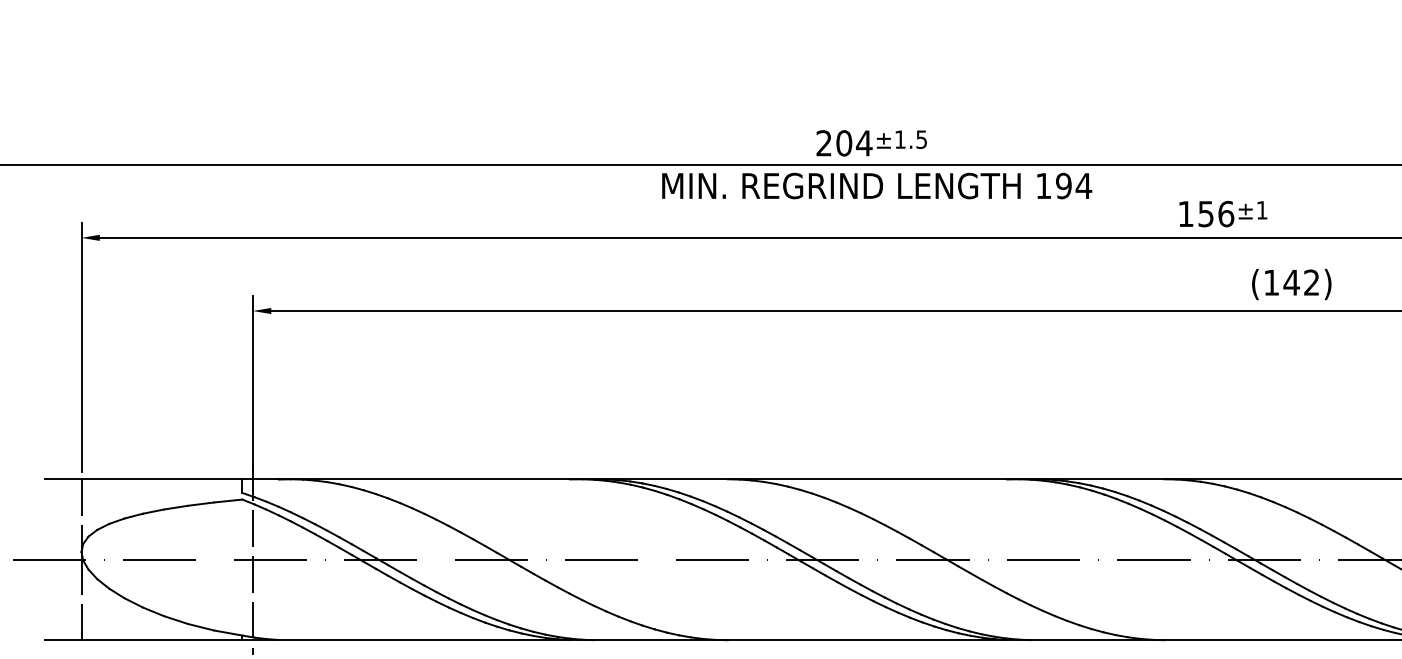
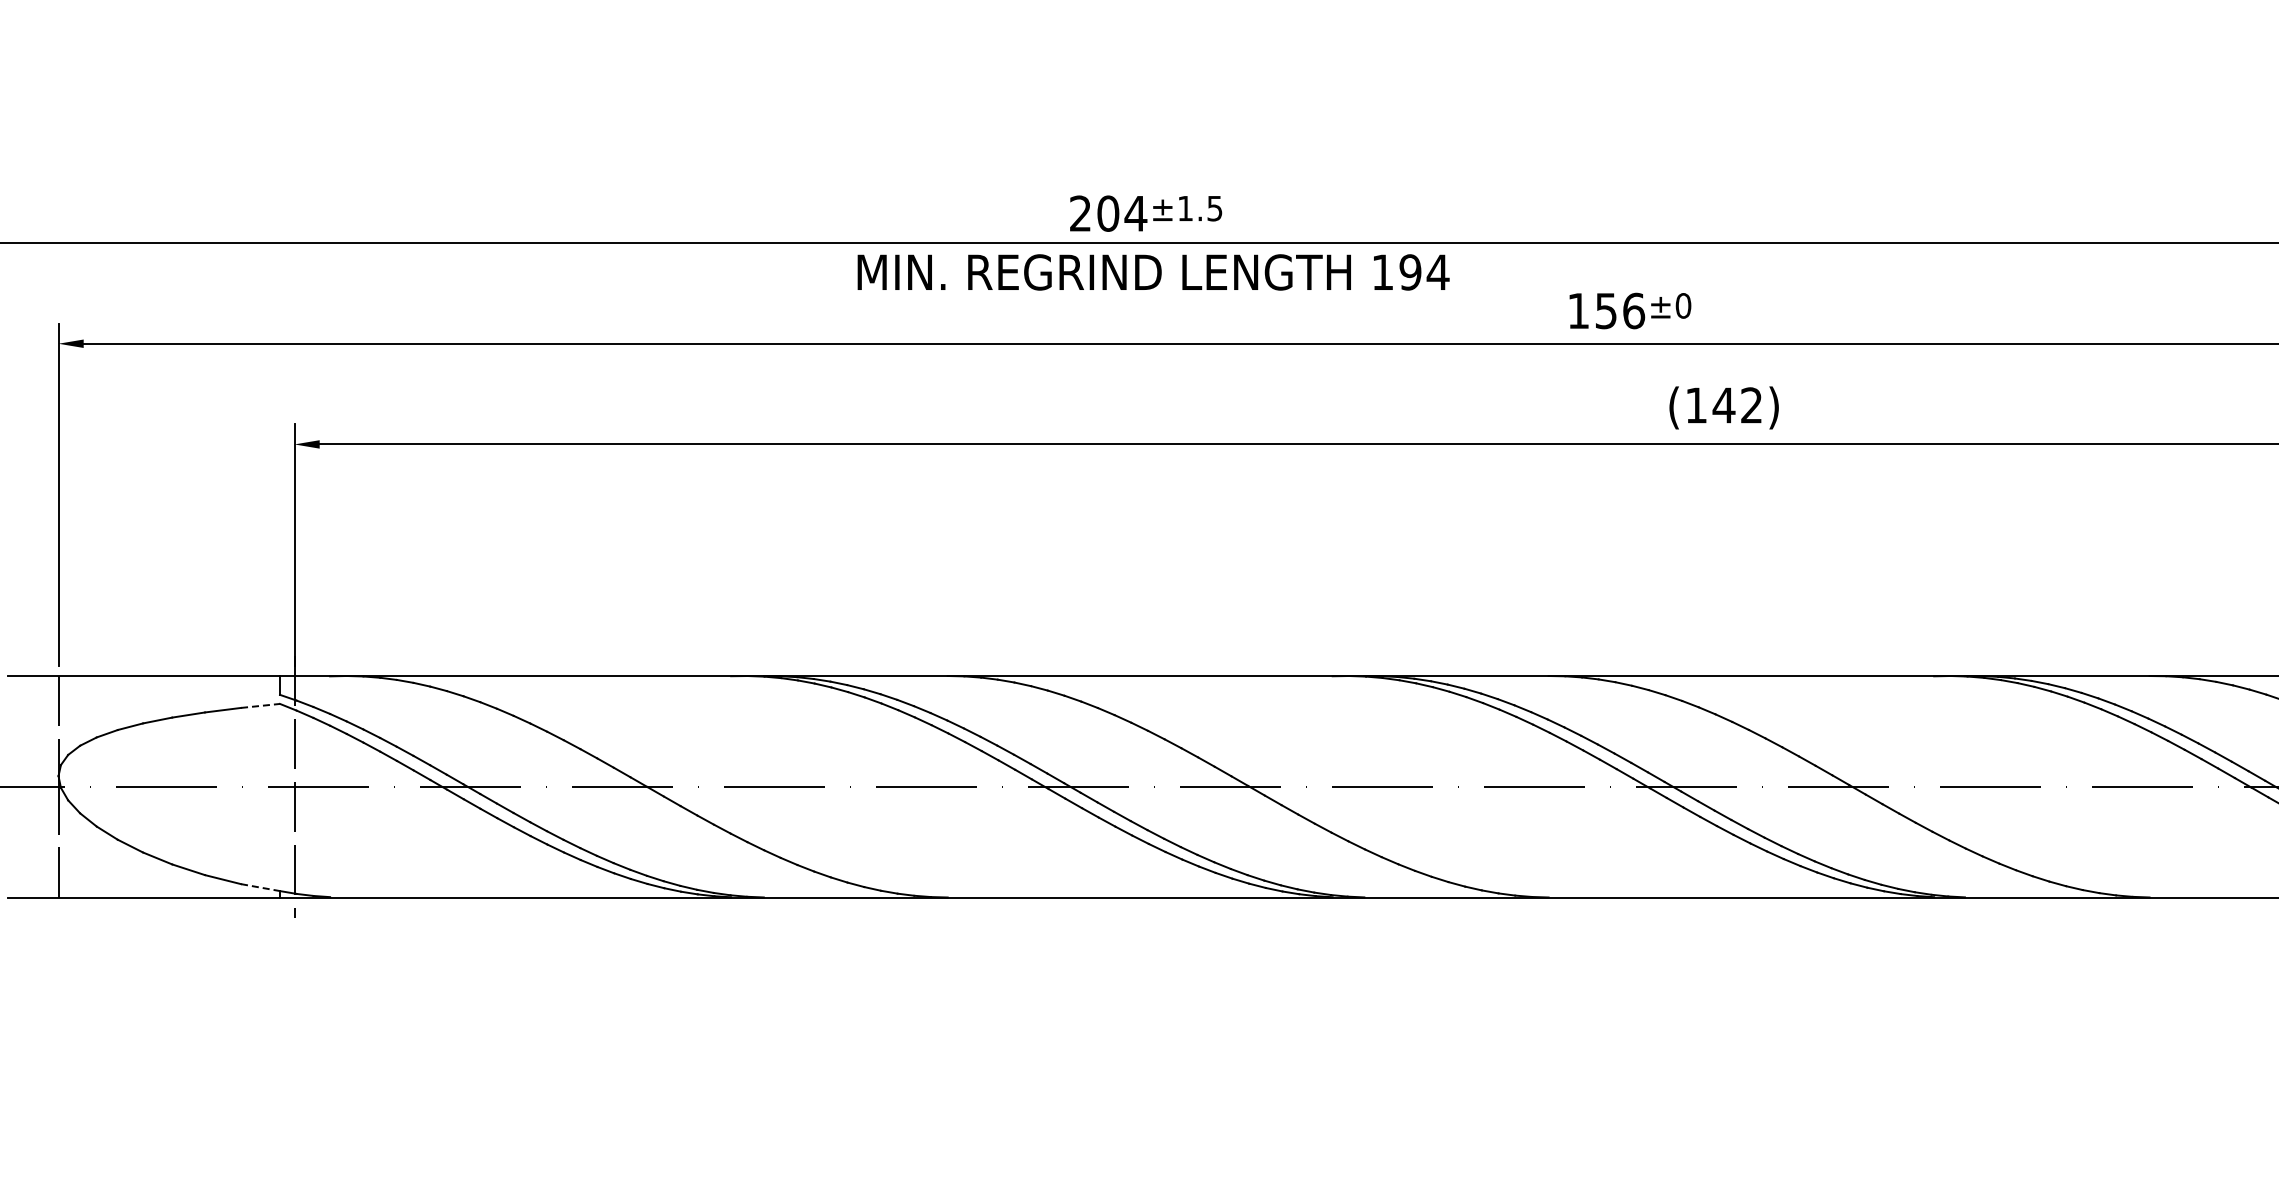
text: (1262, 210) -> (1683, 305), ±1 -> ±0
line: (228, 500) -> (260, 705), solid -> dashed
line: (228, 632) -> (260, 887), solid -> dashed

